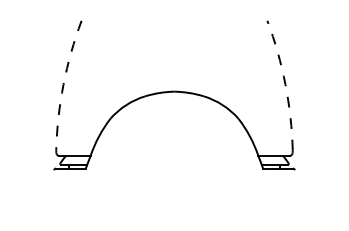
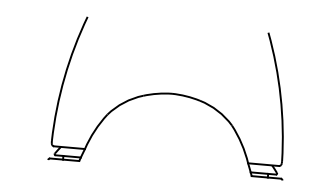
arc: (63, 84) -> (64, 77), dashed -> solid
arc: (285, 84) -> (280, 96), dashed -> solid

